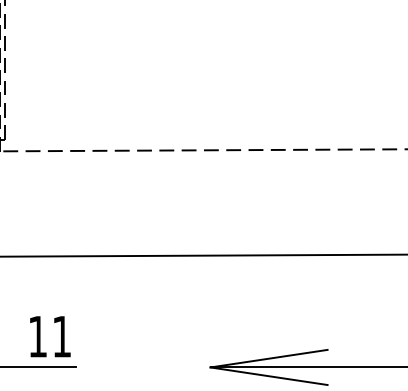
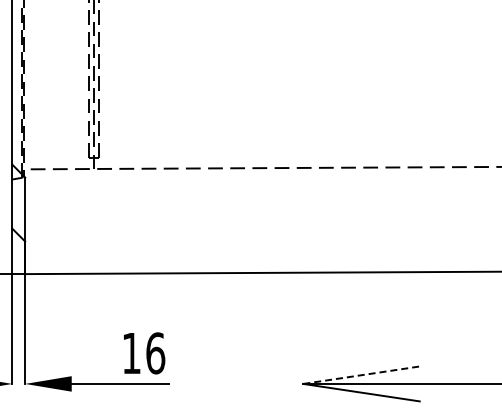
text: (61, 336) -> (155, 353), 11 -> 16
line: (269, 358) -> (361, 375), solid -> dashed

